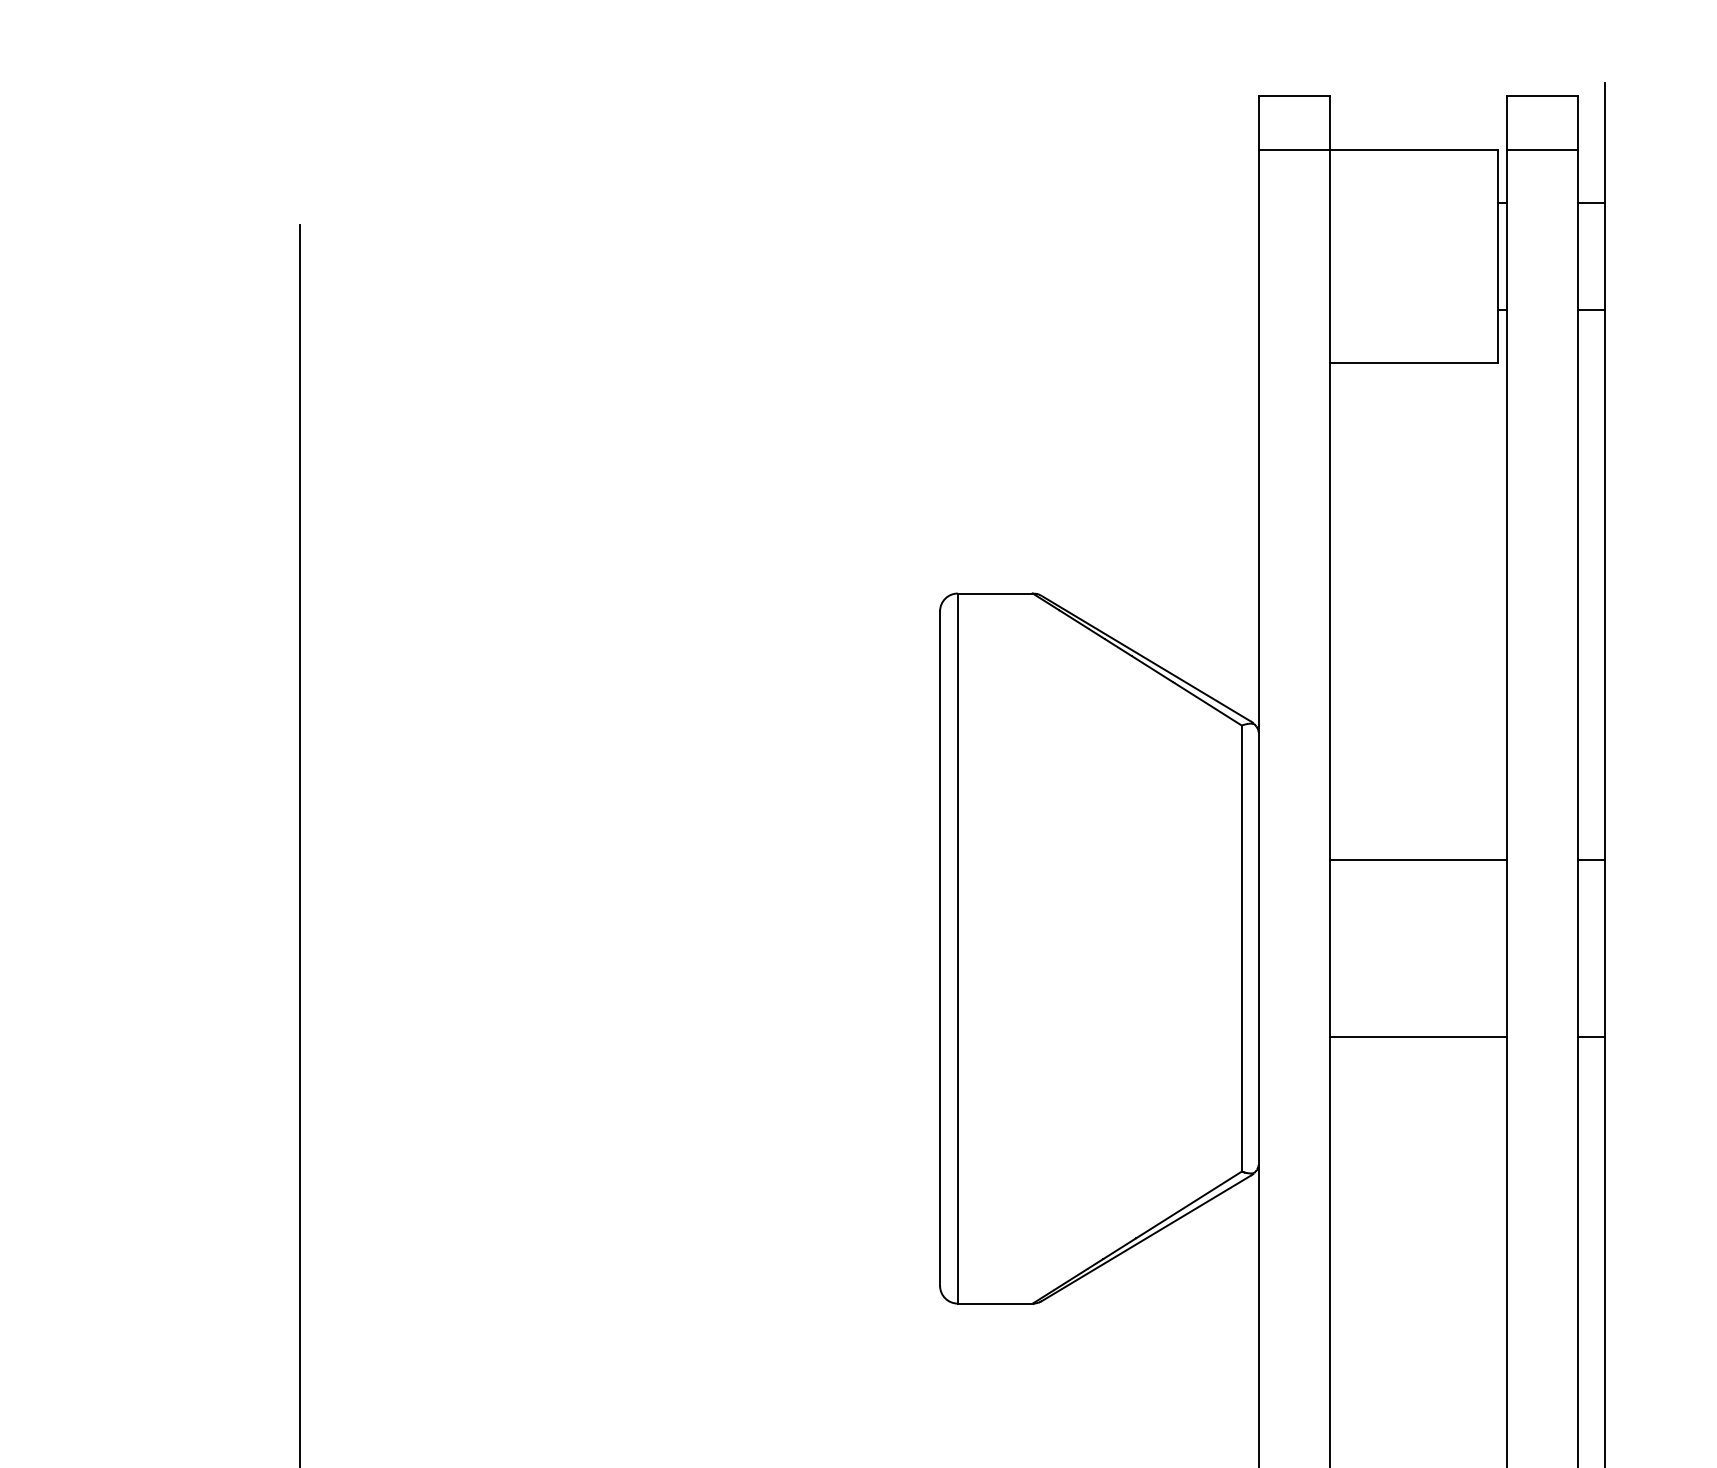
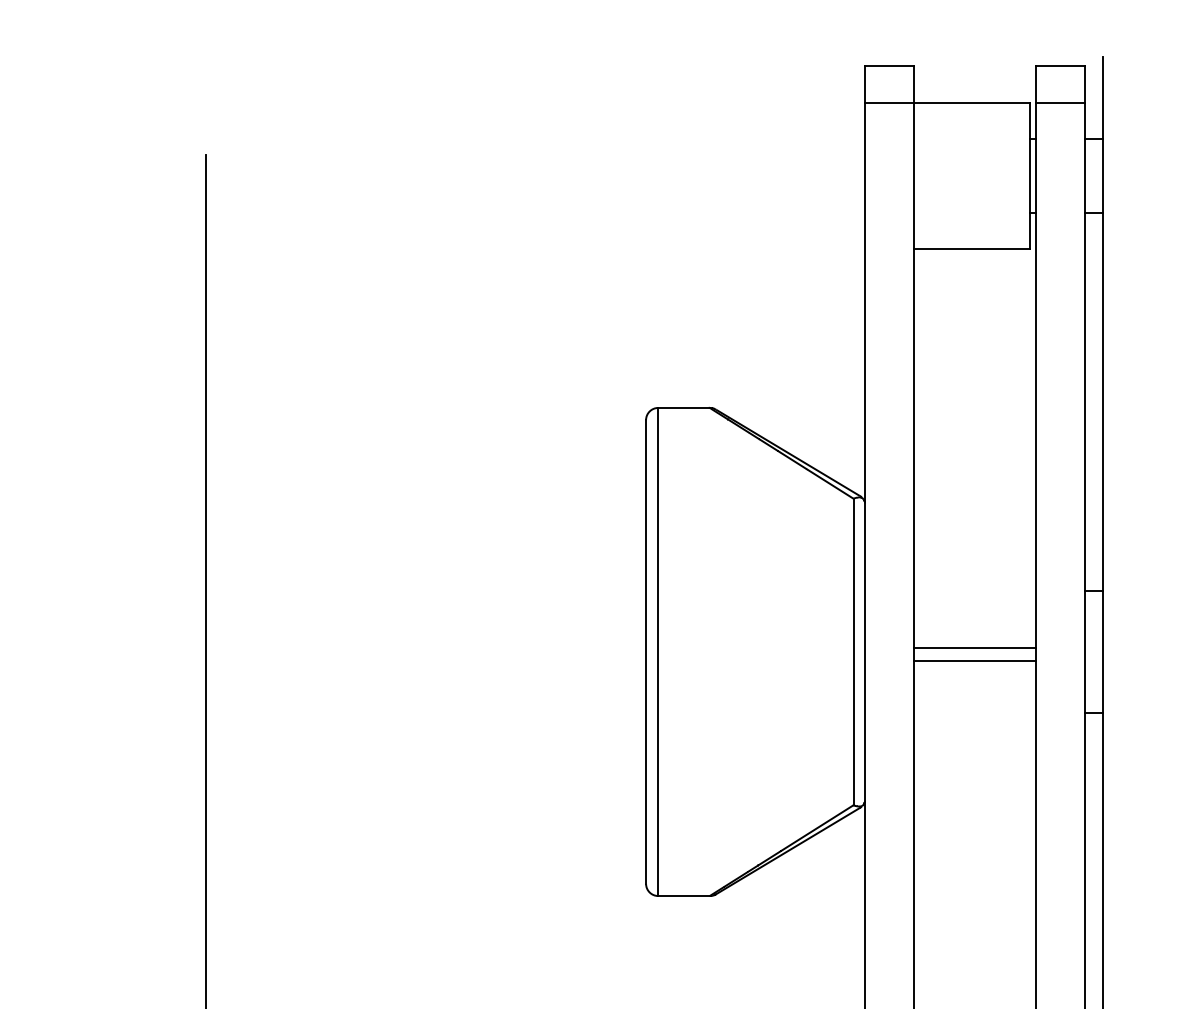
line: (1417, 859) -> (974, 647), moved
line: (1417, 1038) -> (974, 661), moved

